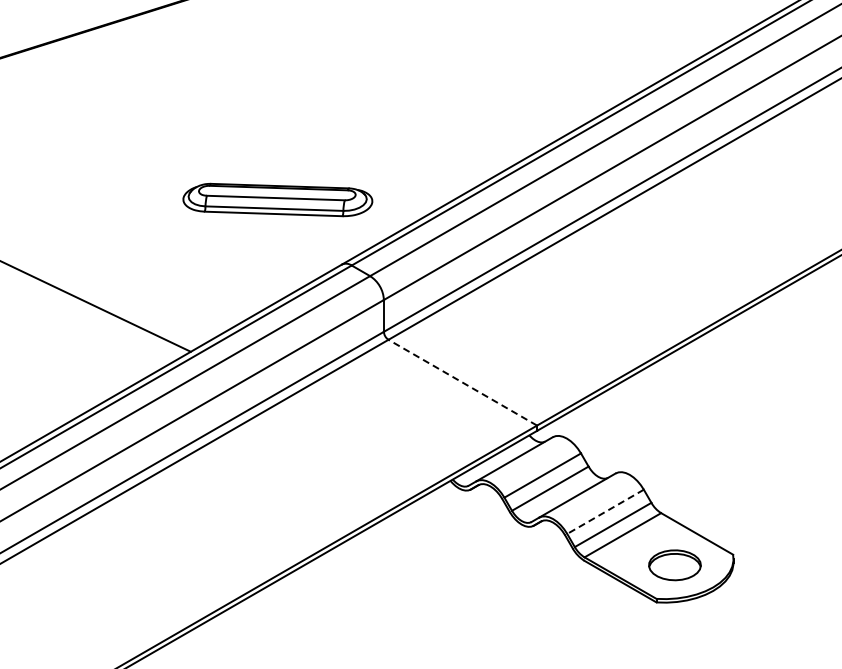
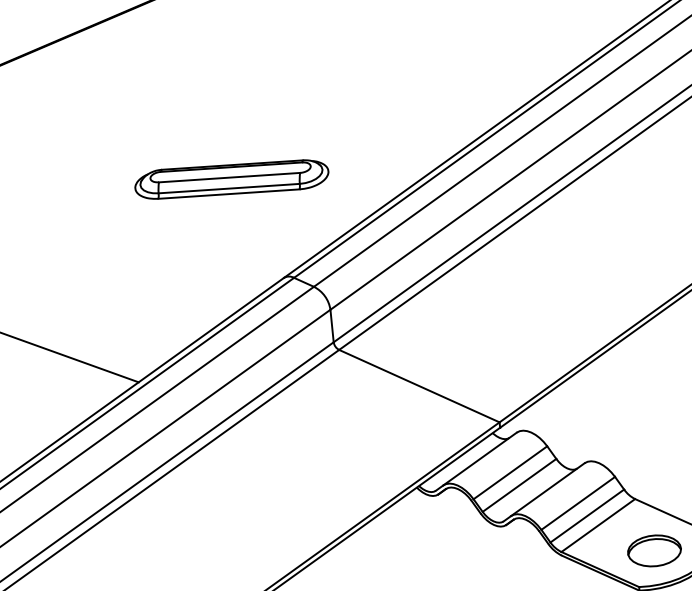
part: (277, 199) -> (231, 178), moved
line: (462, 382) -> (419, 385), dashed -> solid
line: (605, 512) -> (578, 504), dashed -> solid

